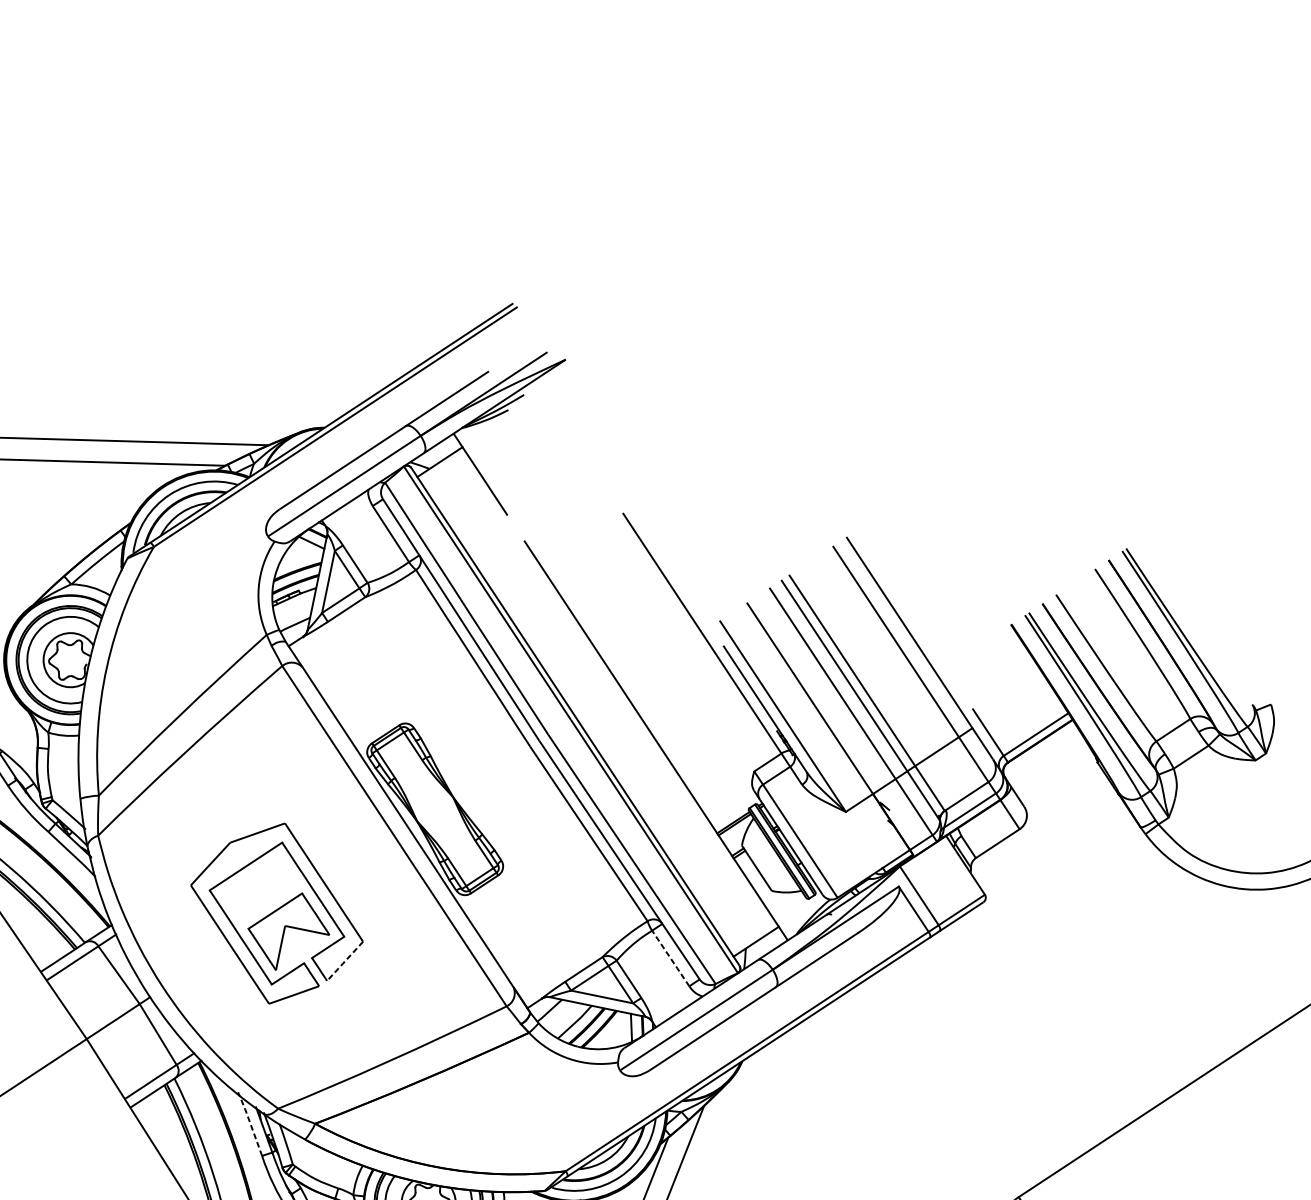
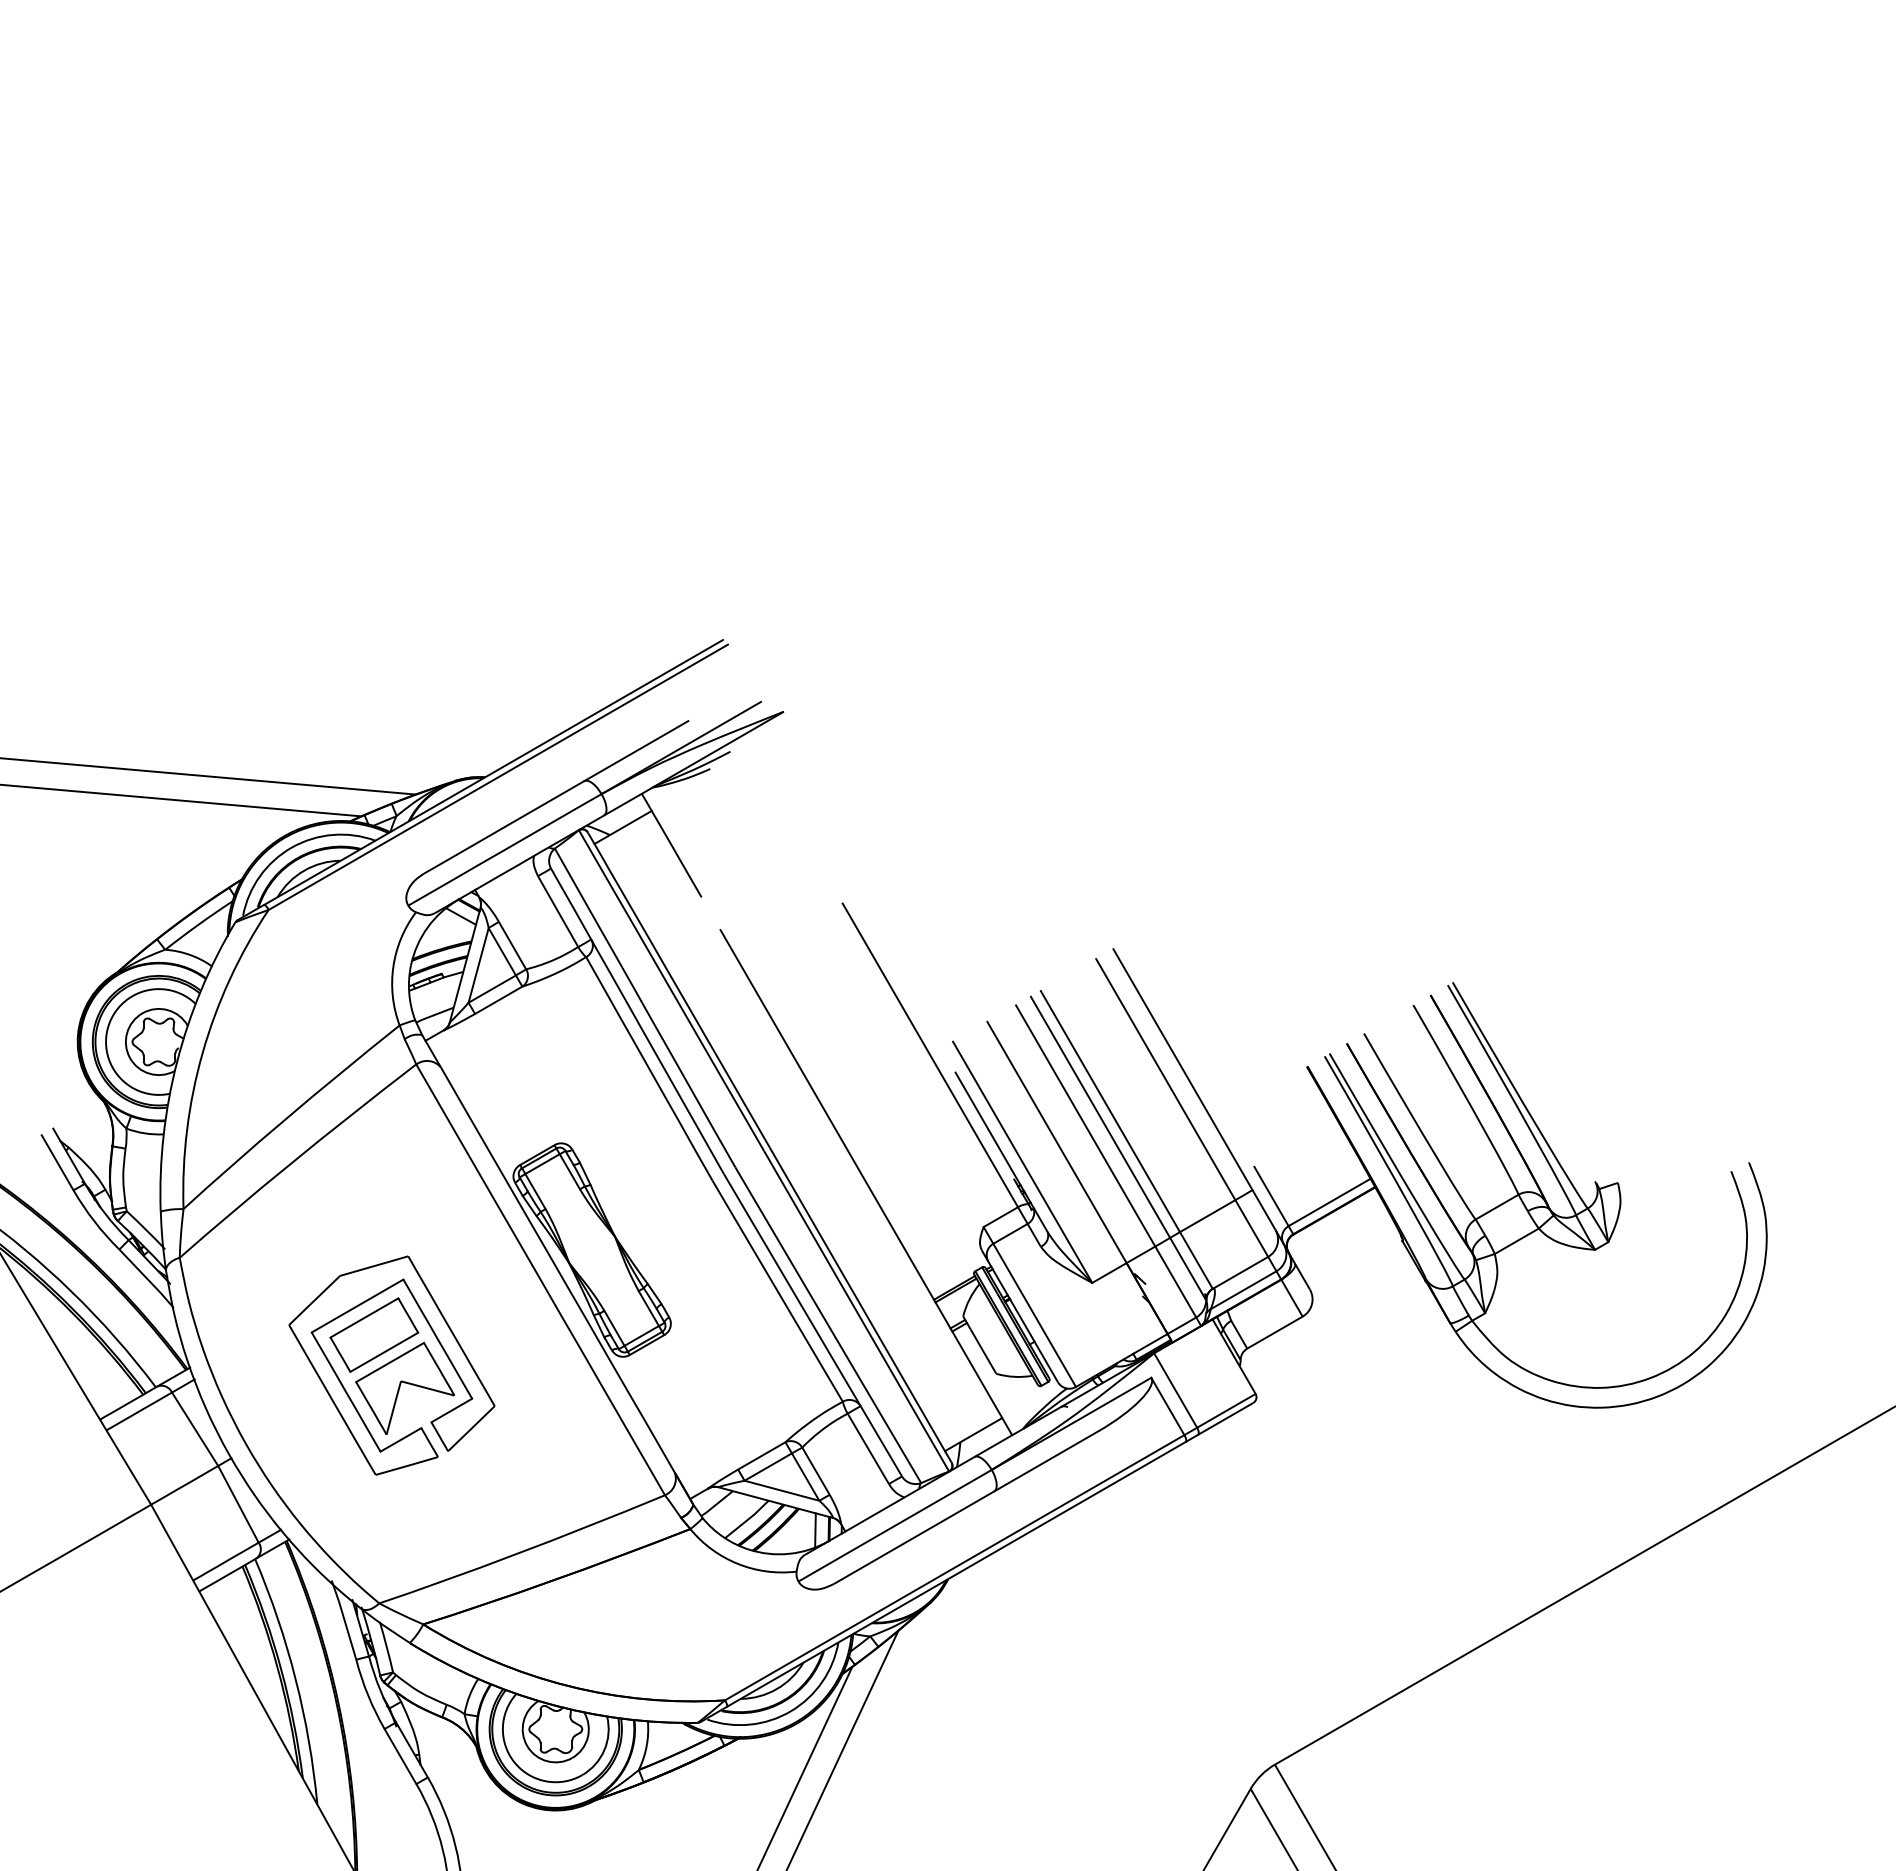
part: (261, 888) -> (374, 1334), added
line: (670, 959) -> (868, 1449), dashed -> solid
line: (345, 961) -> (471, 1428), dashed -> solid
line: (250, 1122) -> (344, 1618), dashed -> solid

